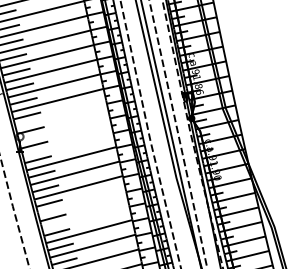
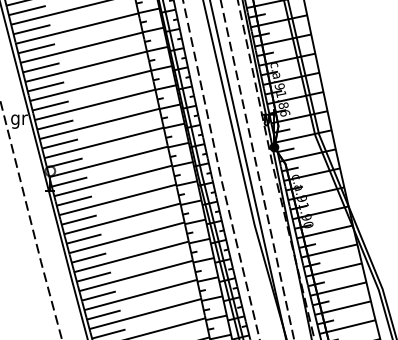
line: (60, 114) -> (103, 142), added
line: (64, 129) -> (108, 161), added
line: (67, 143) -> (112, 180), added
line: (82, 202) -> (131, 257), added
line: (85, 216) -> (135, 275), added

